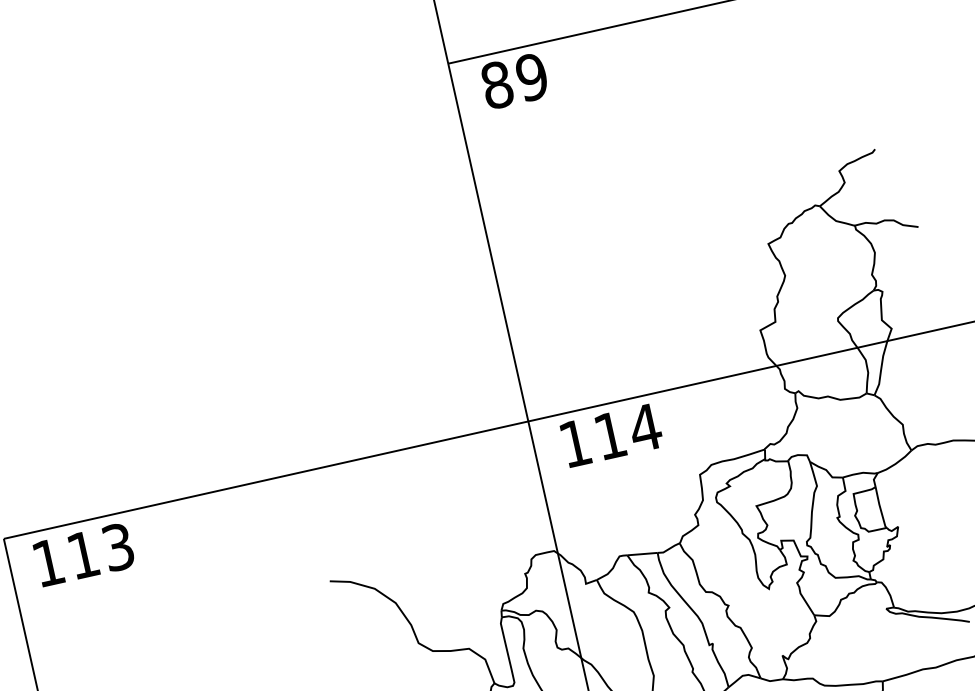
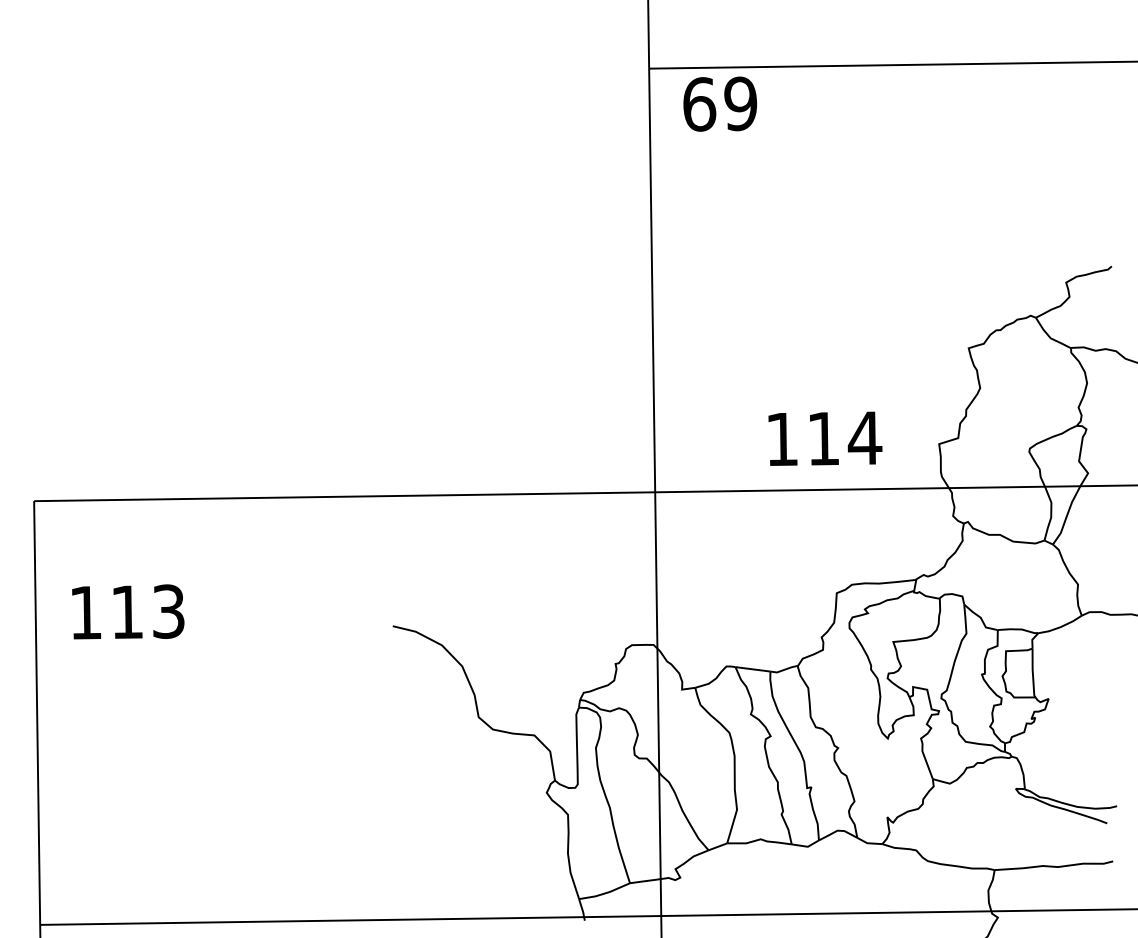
text: (497, 85) -> (699, 104), 89 -> 69
text: (611, 435) -> (825, 438), moved
text: (84, 554) -> (128, 611), moved

